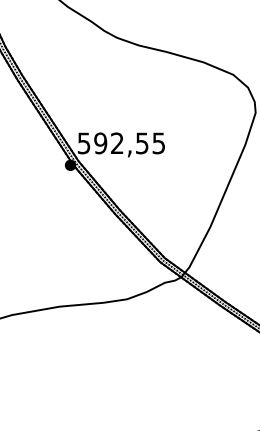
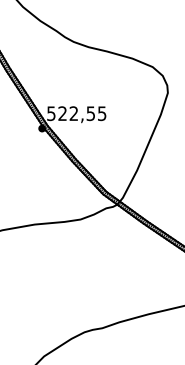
text: (100, 143) -> (62, 113), 592,55 -> 522,55

